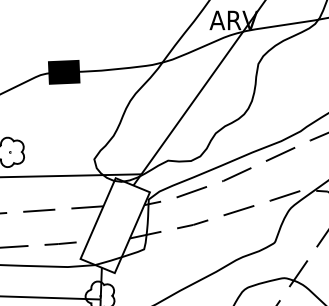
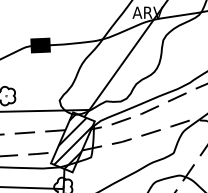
hatch: (116, 222) -> (73, 140), added

